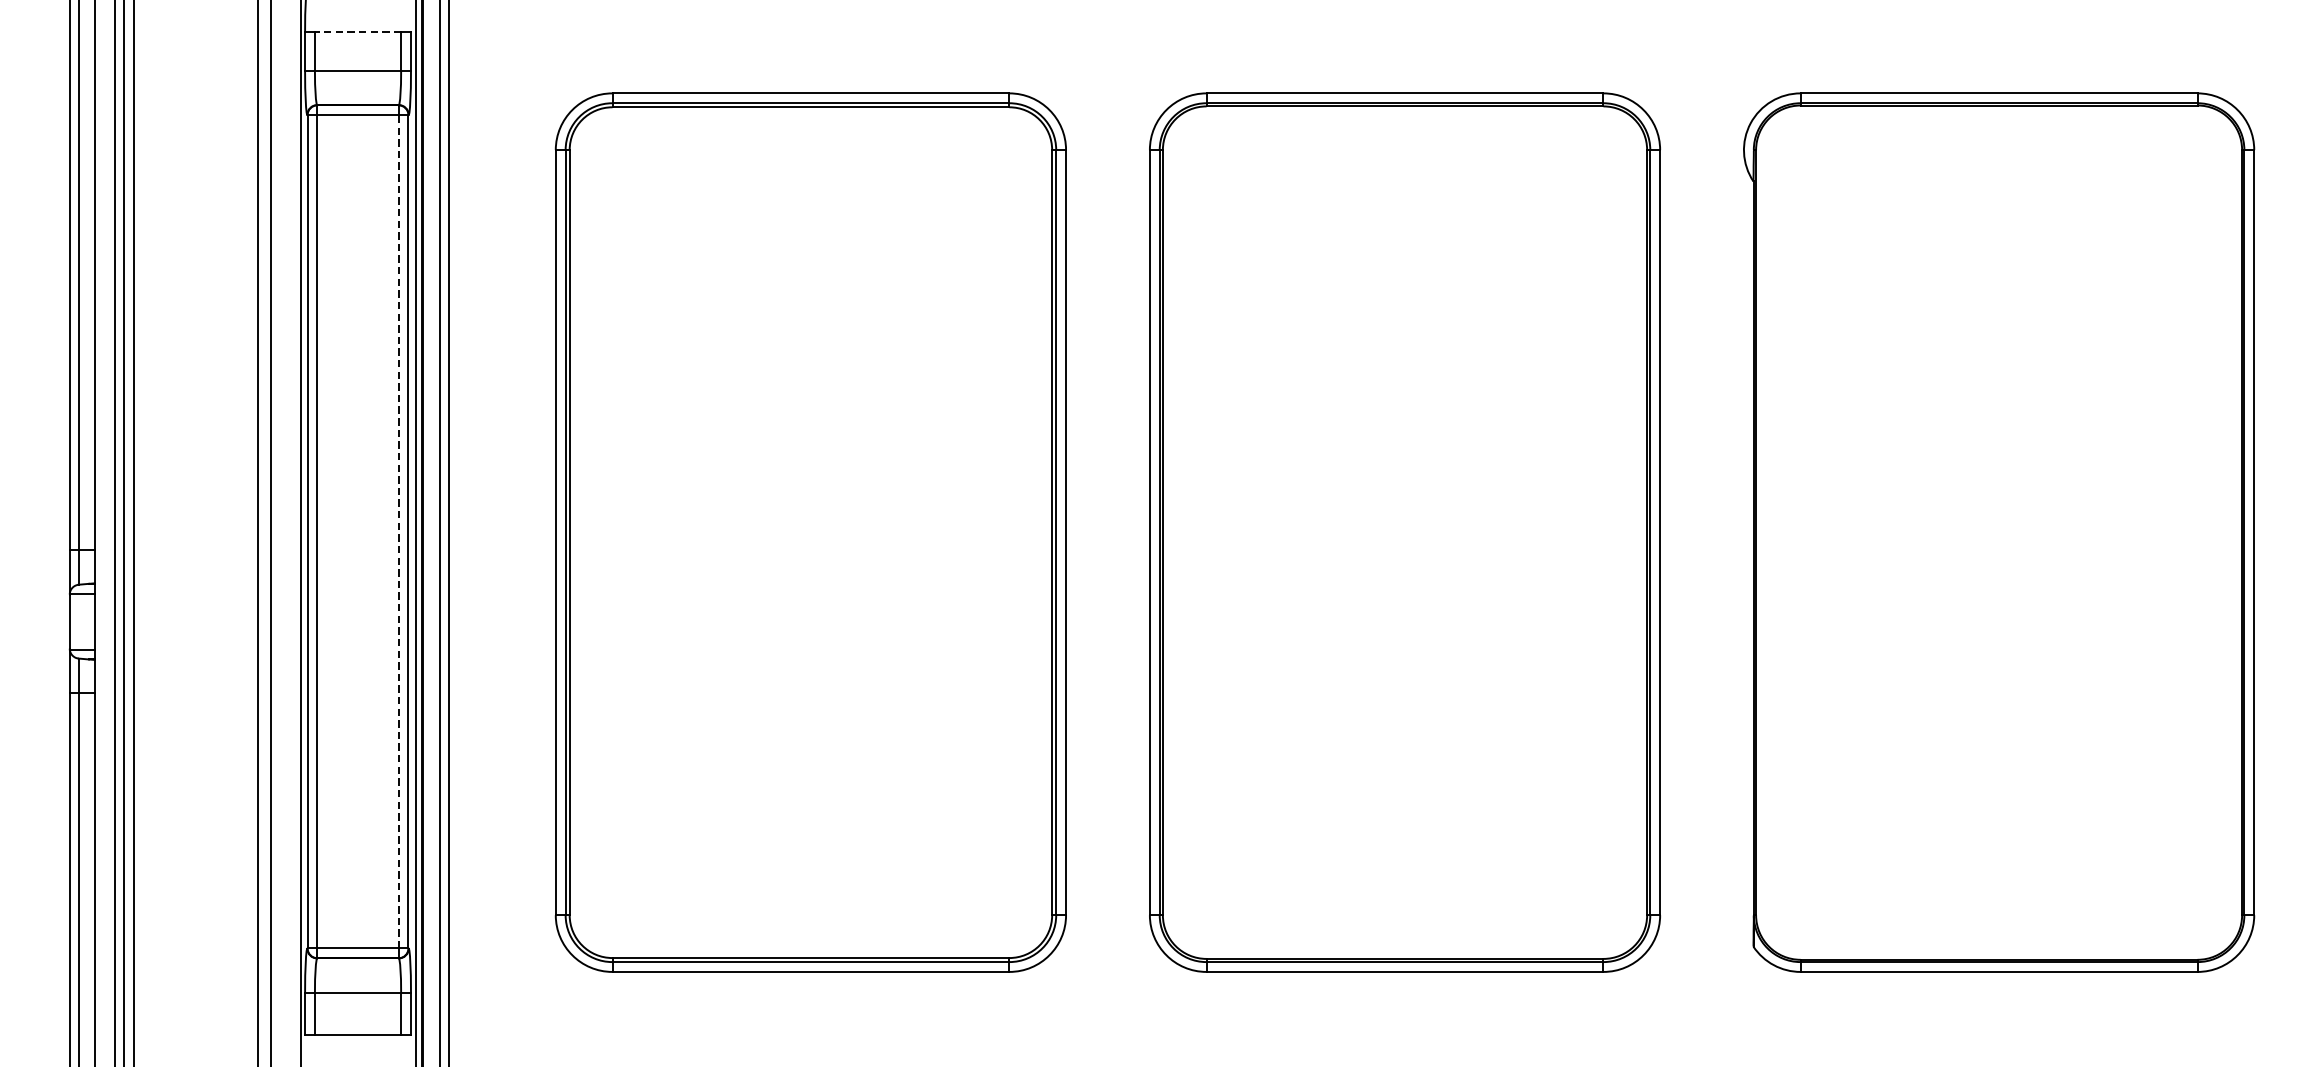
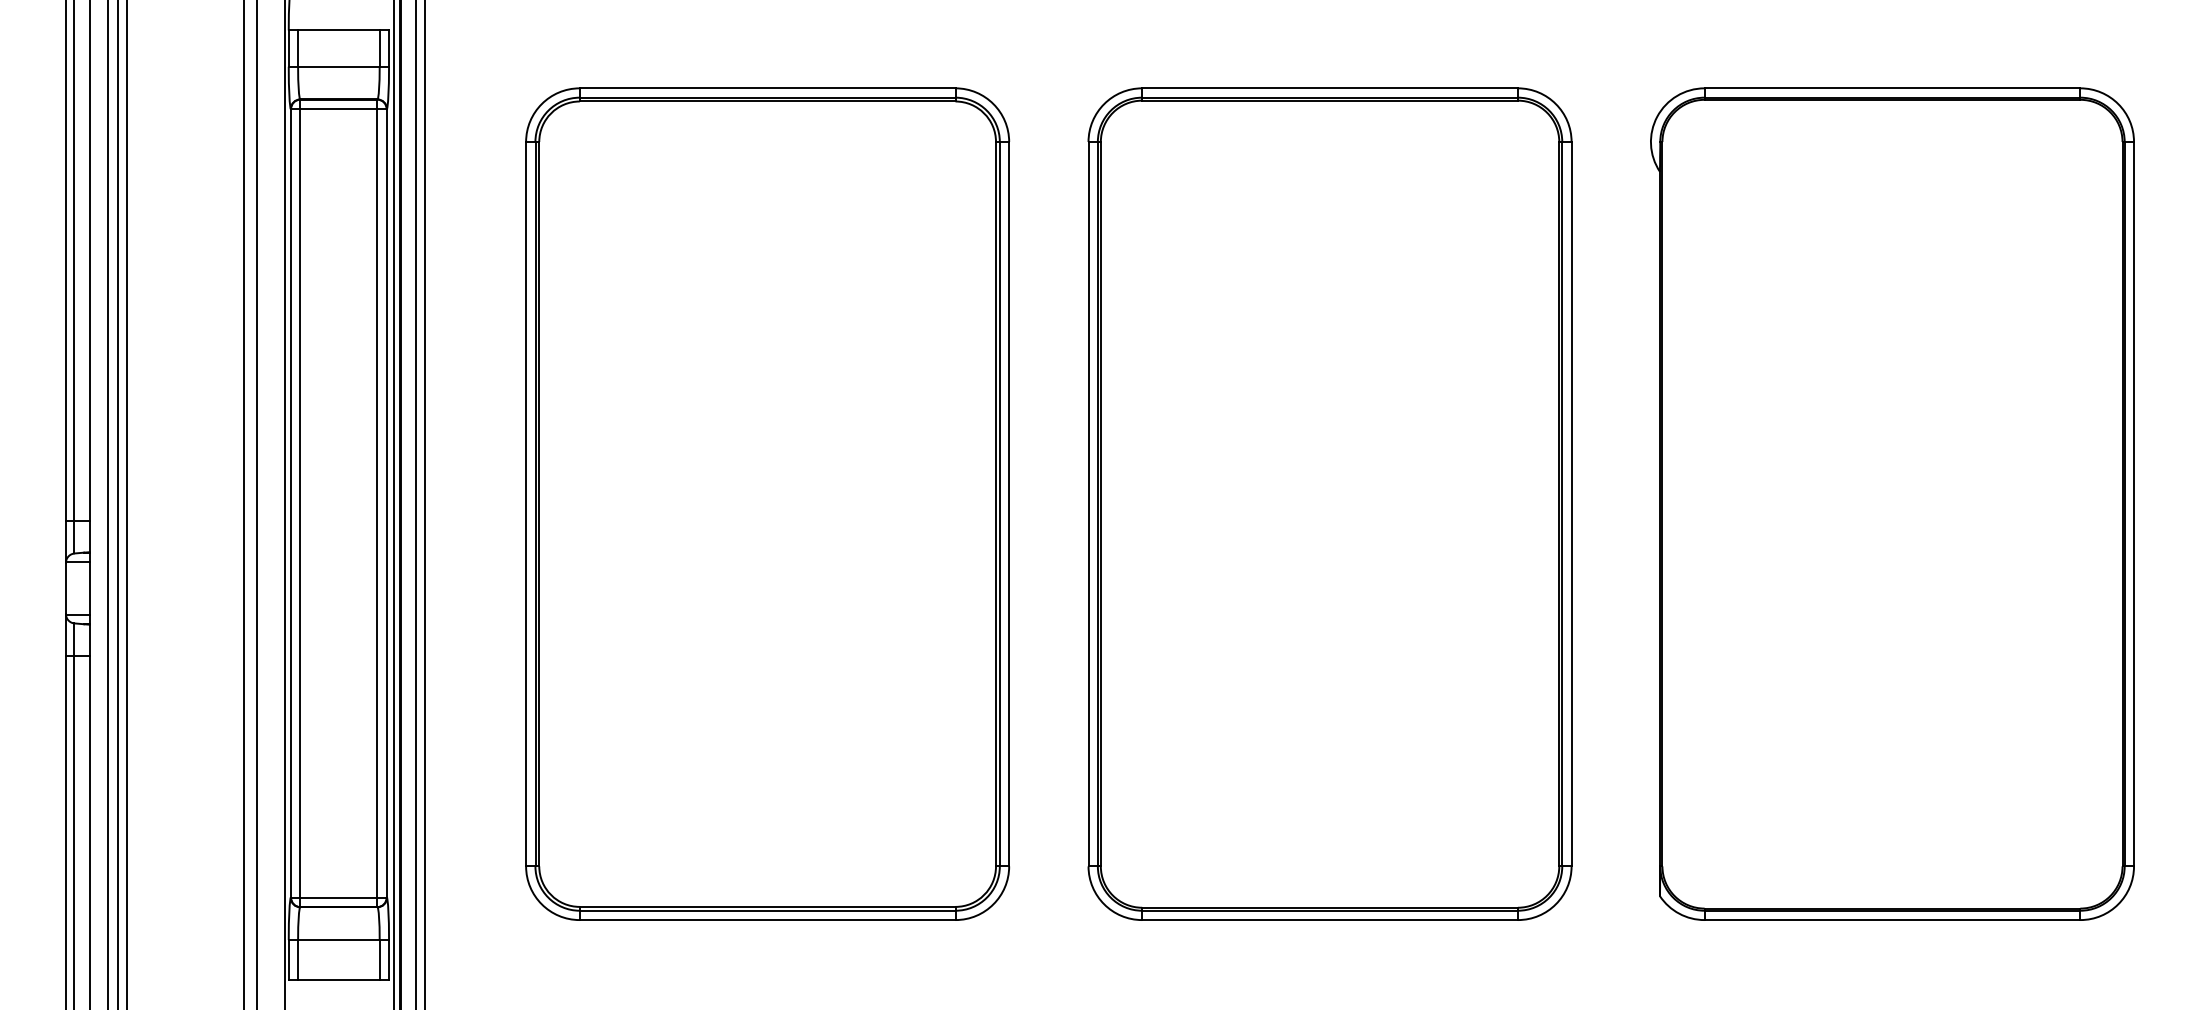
line: (357, 32) -> (338, 30), dashed -> solid
line: (398, 530) -> (377, 502), dashed -> solid

